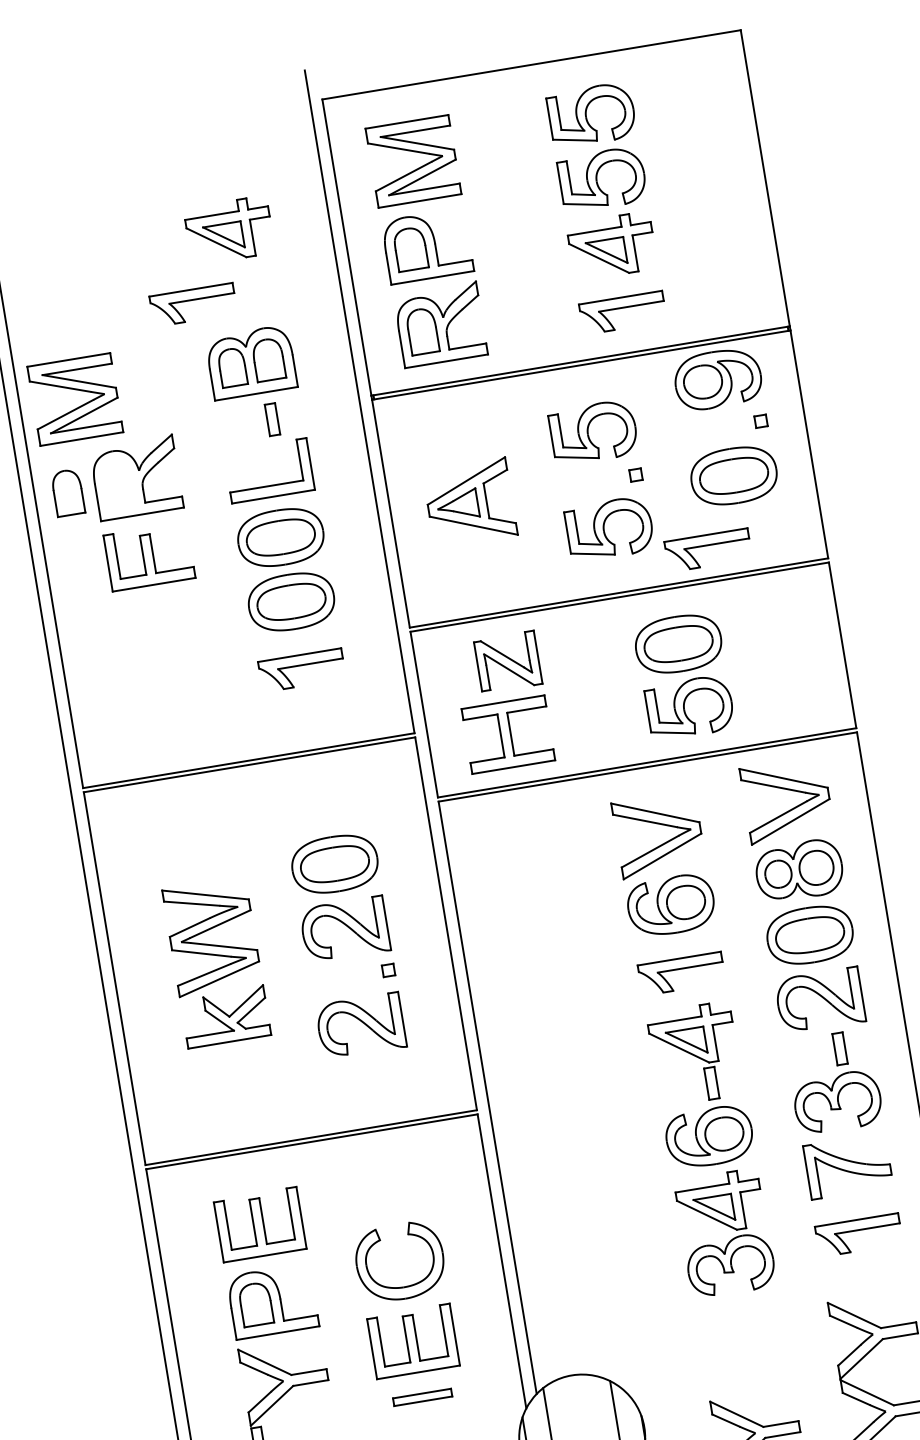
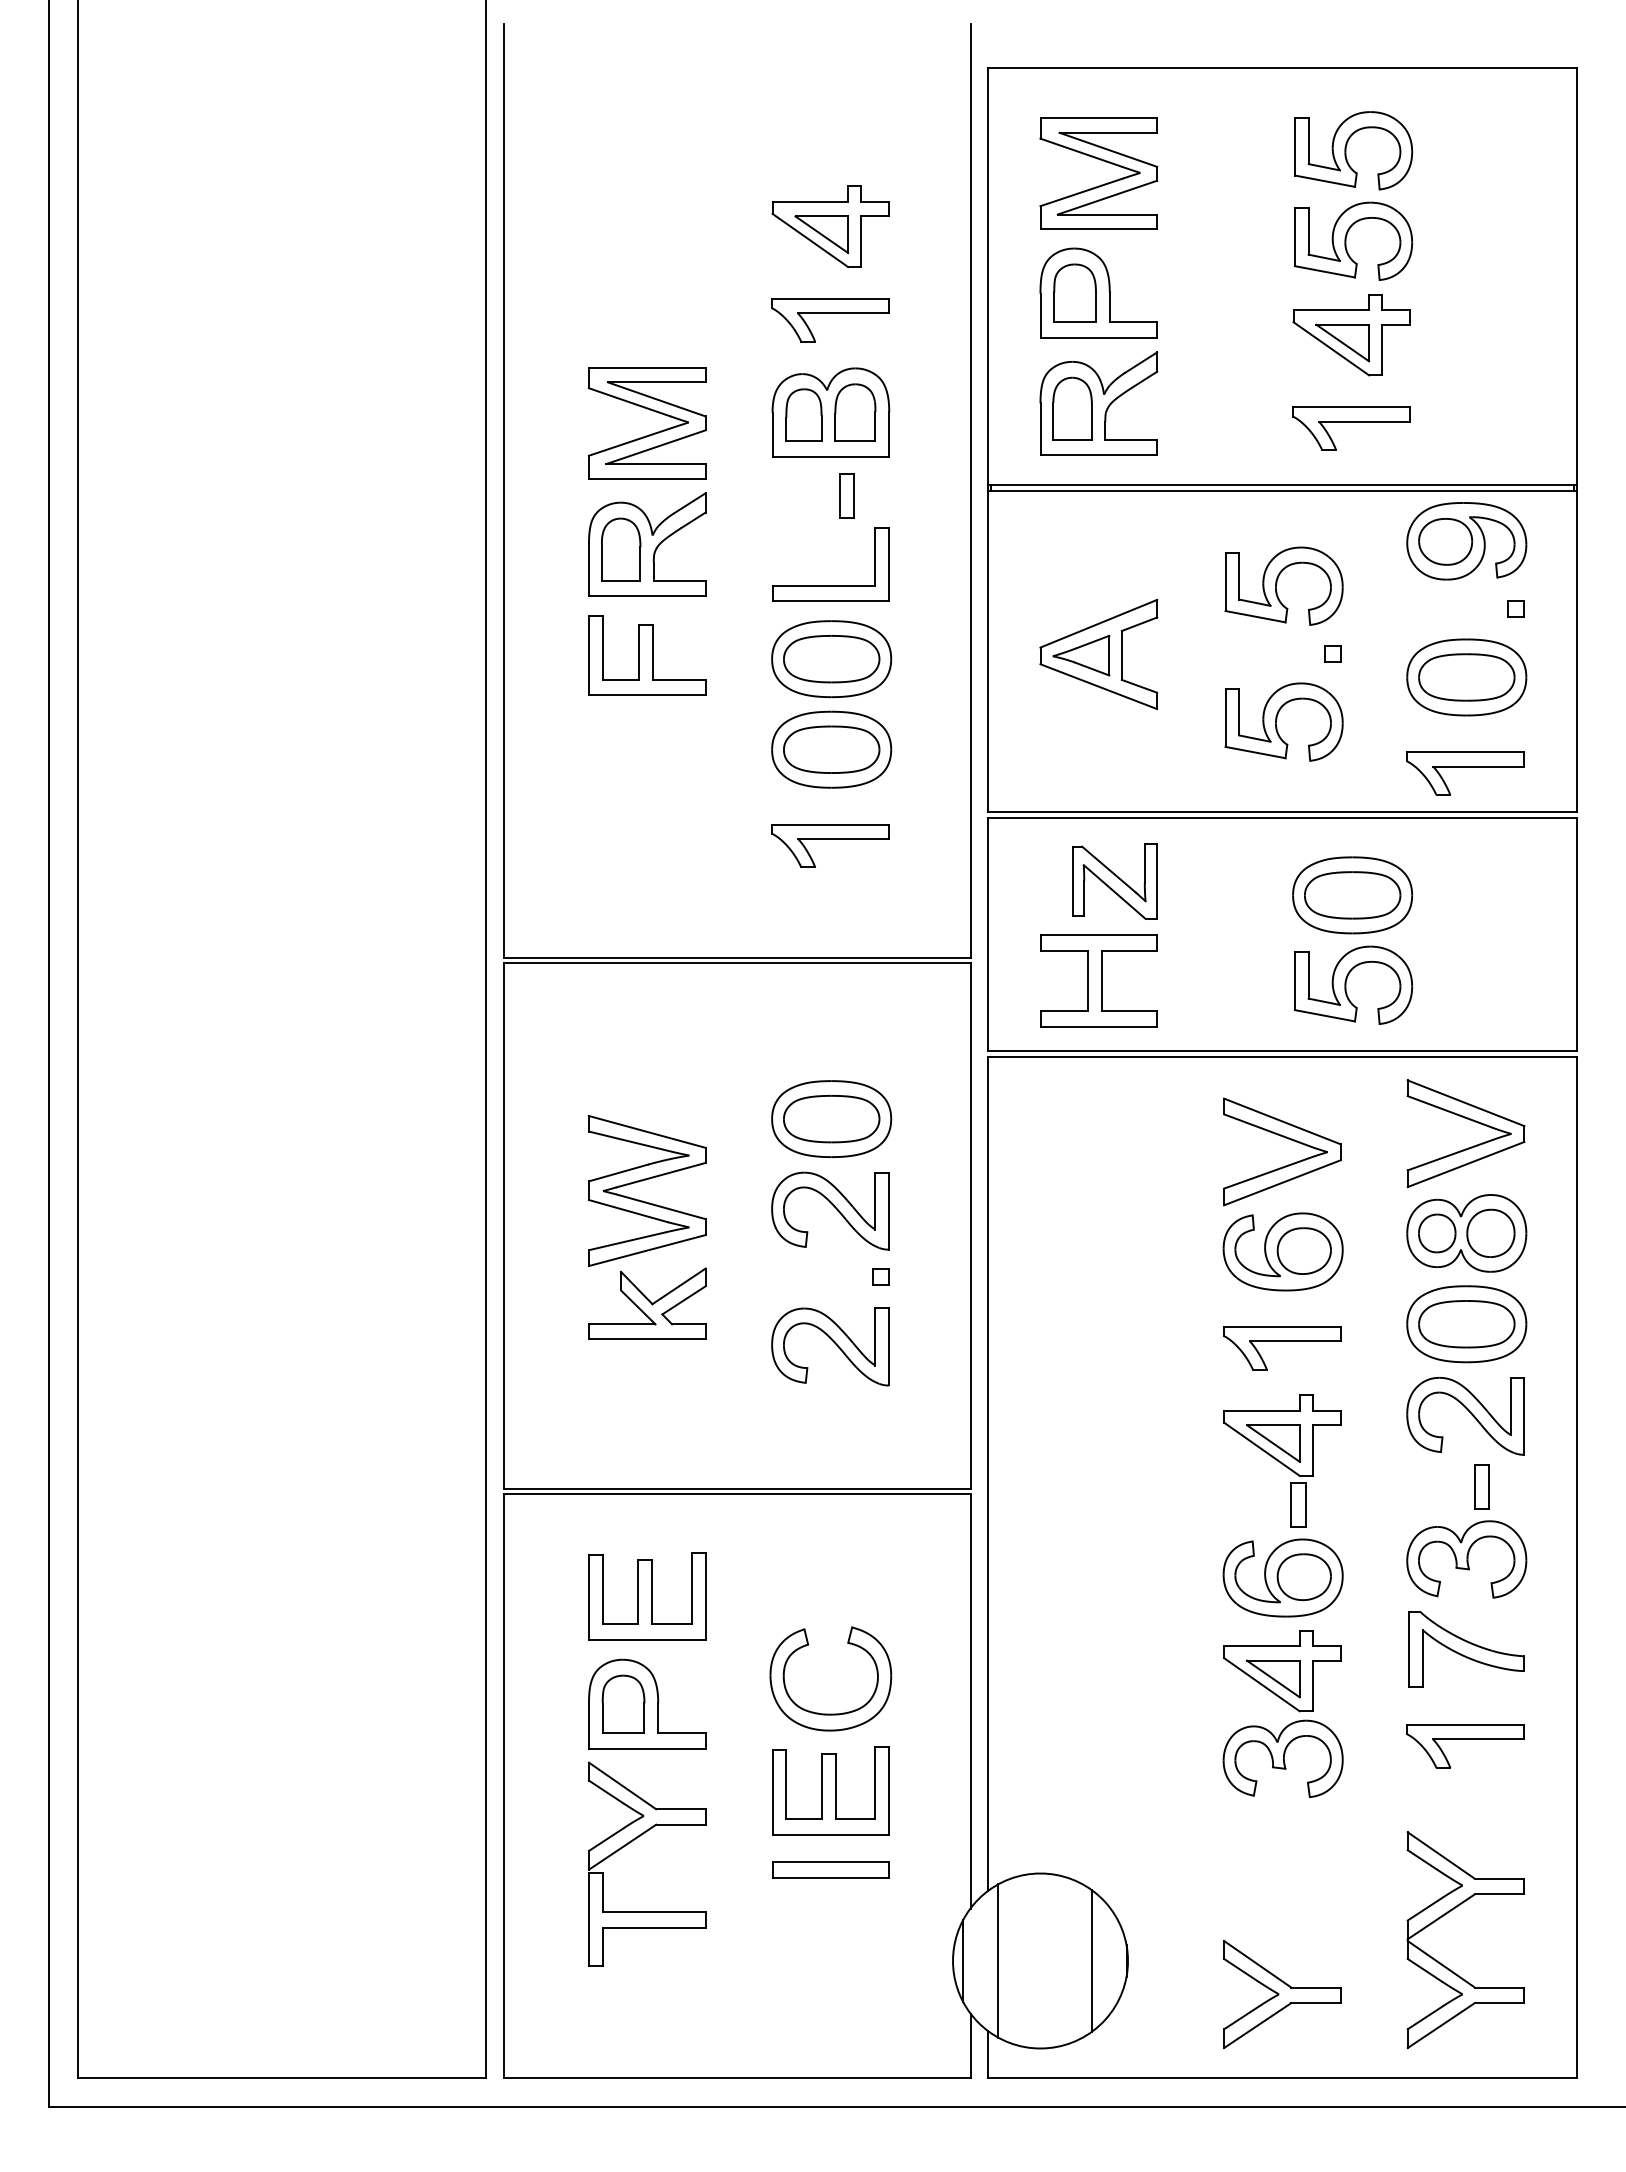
part: (192, 300) -> (830, 313), moved
part: (79, 406) -> (651, 433), moved
part: (68, 492) -> (621, 549), moved
part: (708, 550) -> (1465, 773), moved
part: (422, 1397) -> (830, 1869), size x1.43

